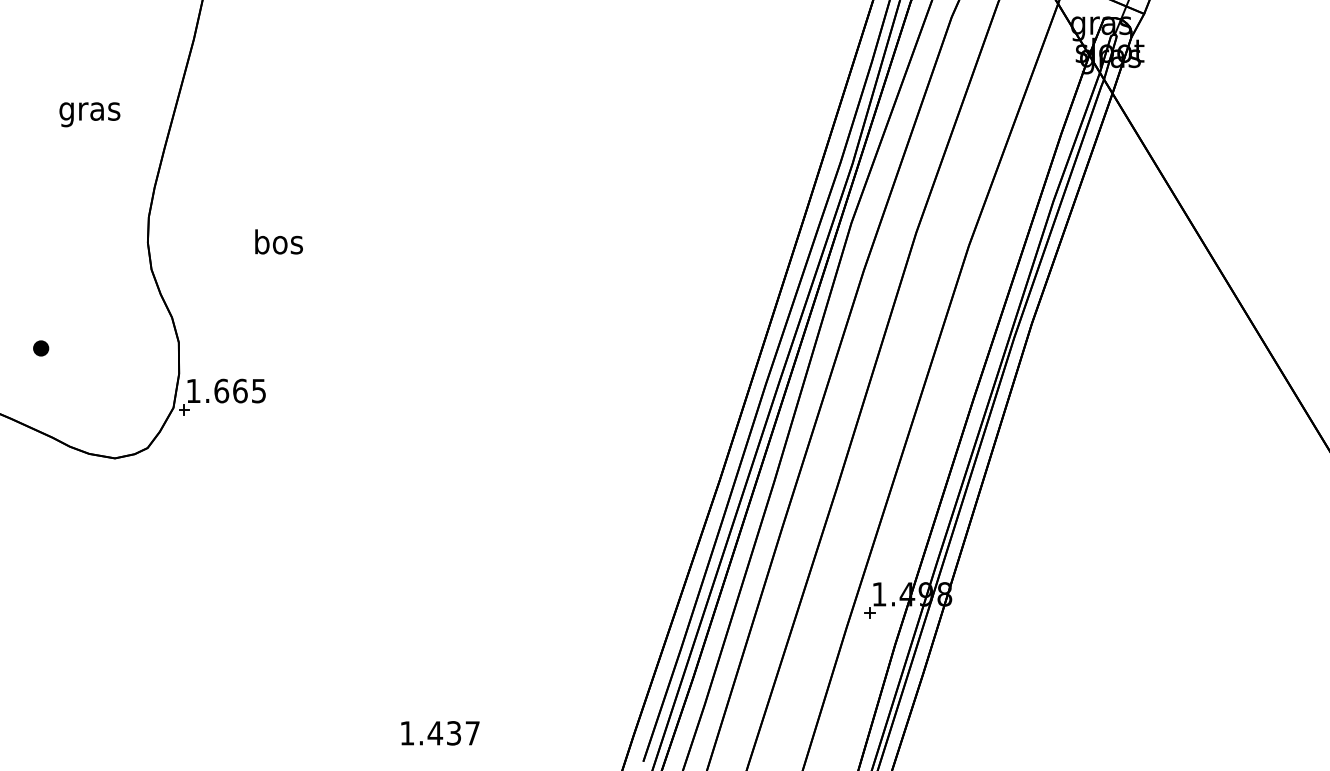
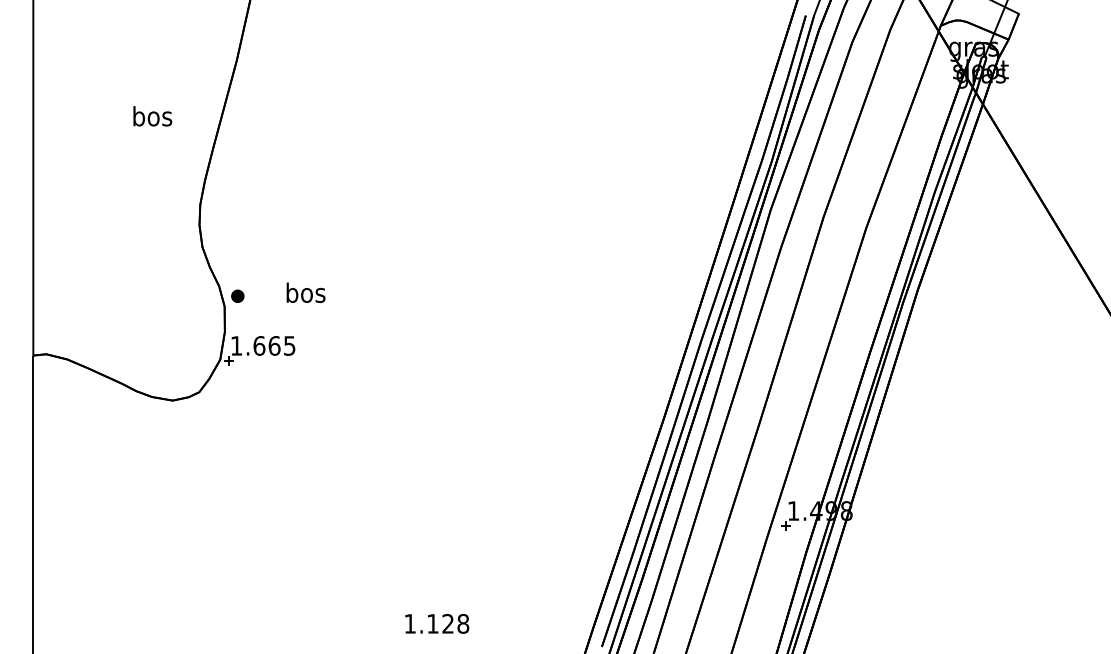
text: (90, 111) -> (152, 118), gras -> bos
text: (278, 241) -> (305, 292), moved
part: (40, 347) -> (237, 295), moved
text: (453, 732) -> (447, 623), 1.437 -> 1.128

